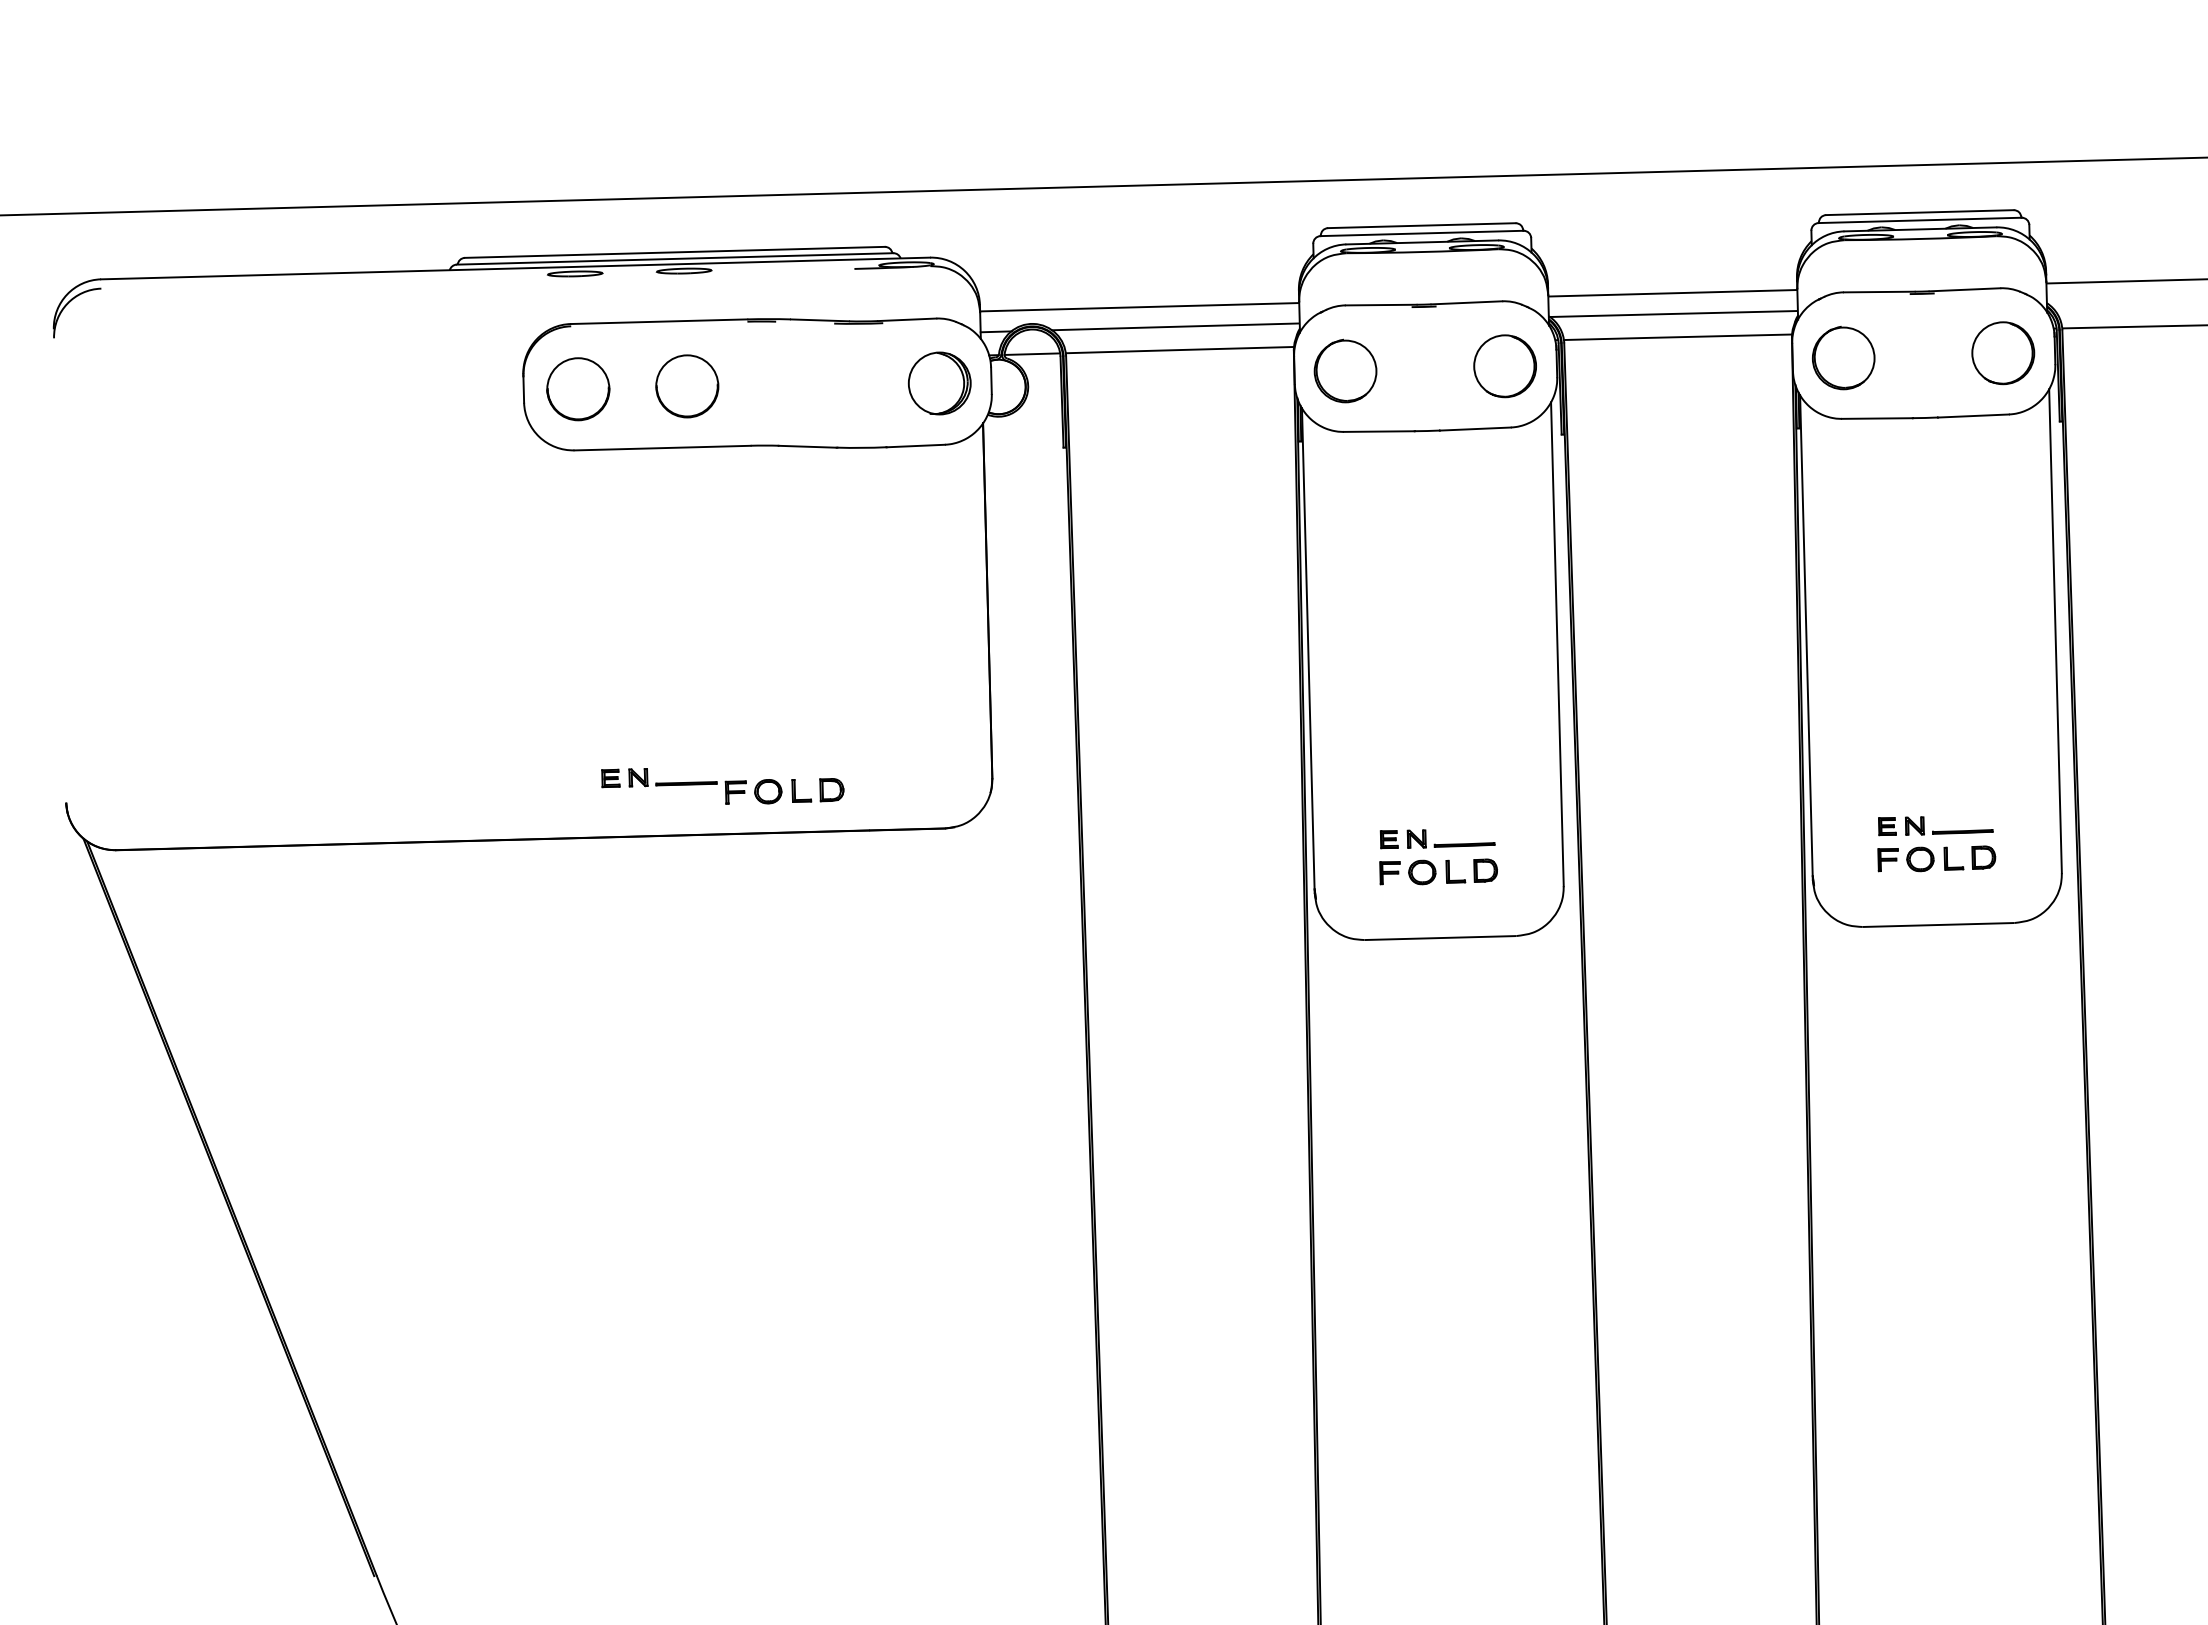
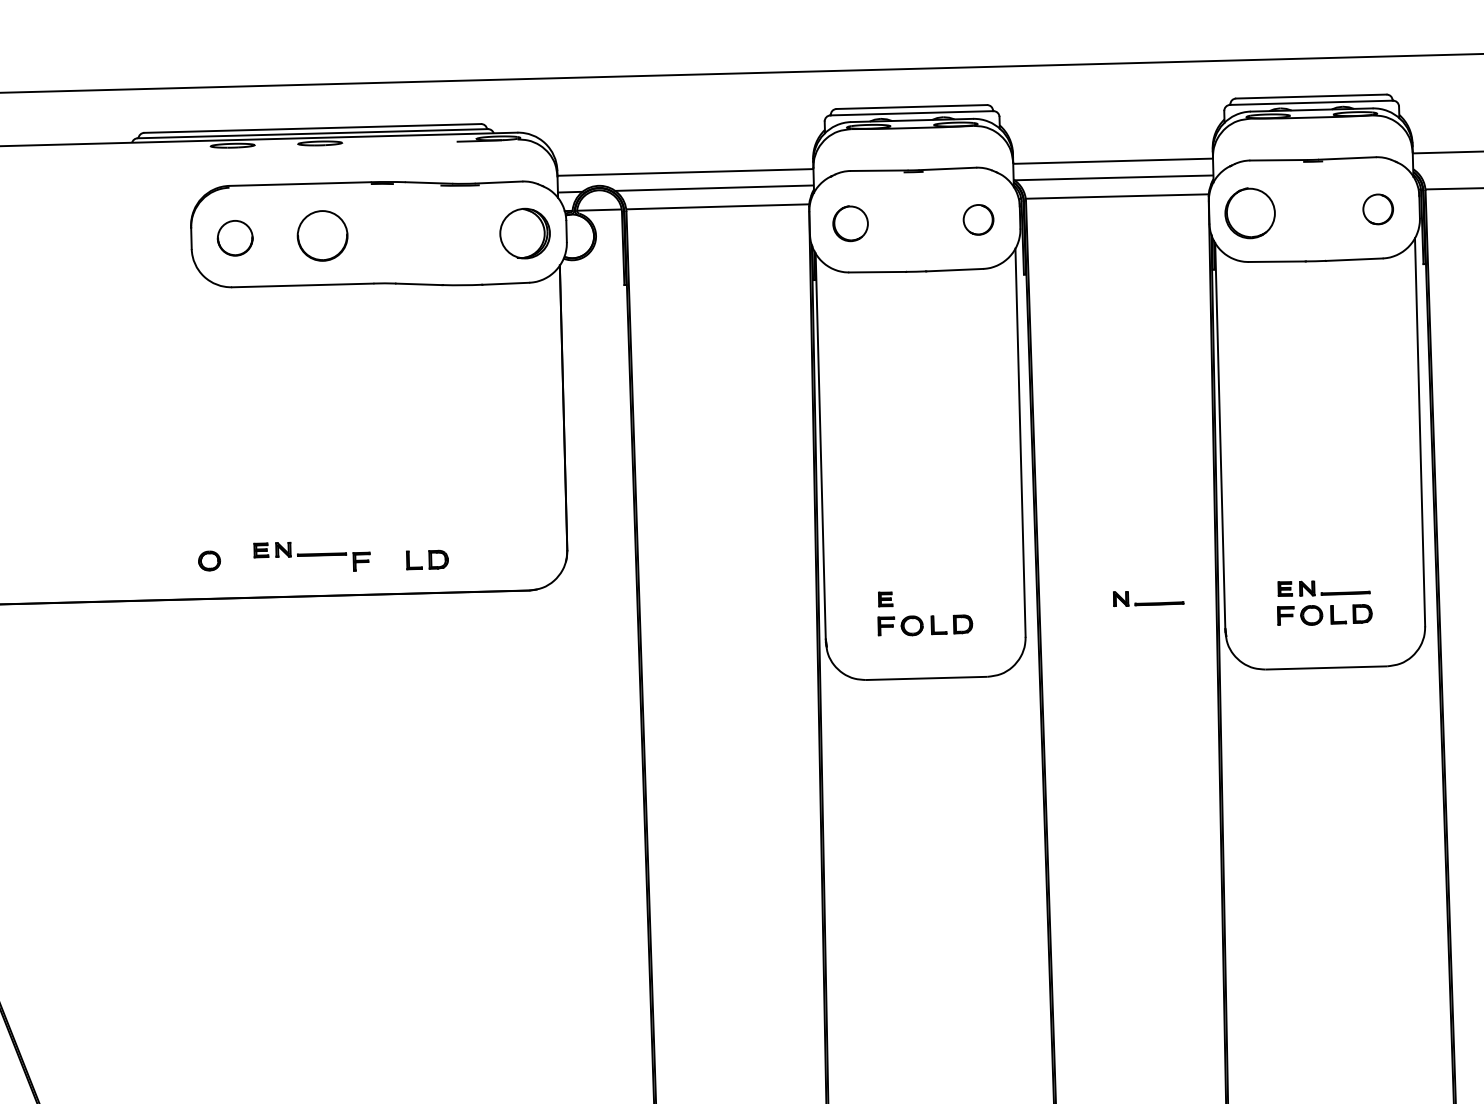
part: (2003, 353) -> (1378, 209), size x0.6
part: (1504, 366) -> (978, 219), size x0.6
part: (1345, 370) -> (850, 223), size x0.7
circle: (578, 389) -> (235, 238), size x0.7
part: (768, 791) -> (209, 560), moved
part: (1450, 838) -> (1148, 598), moved

